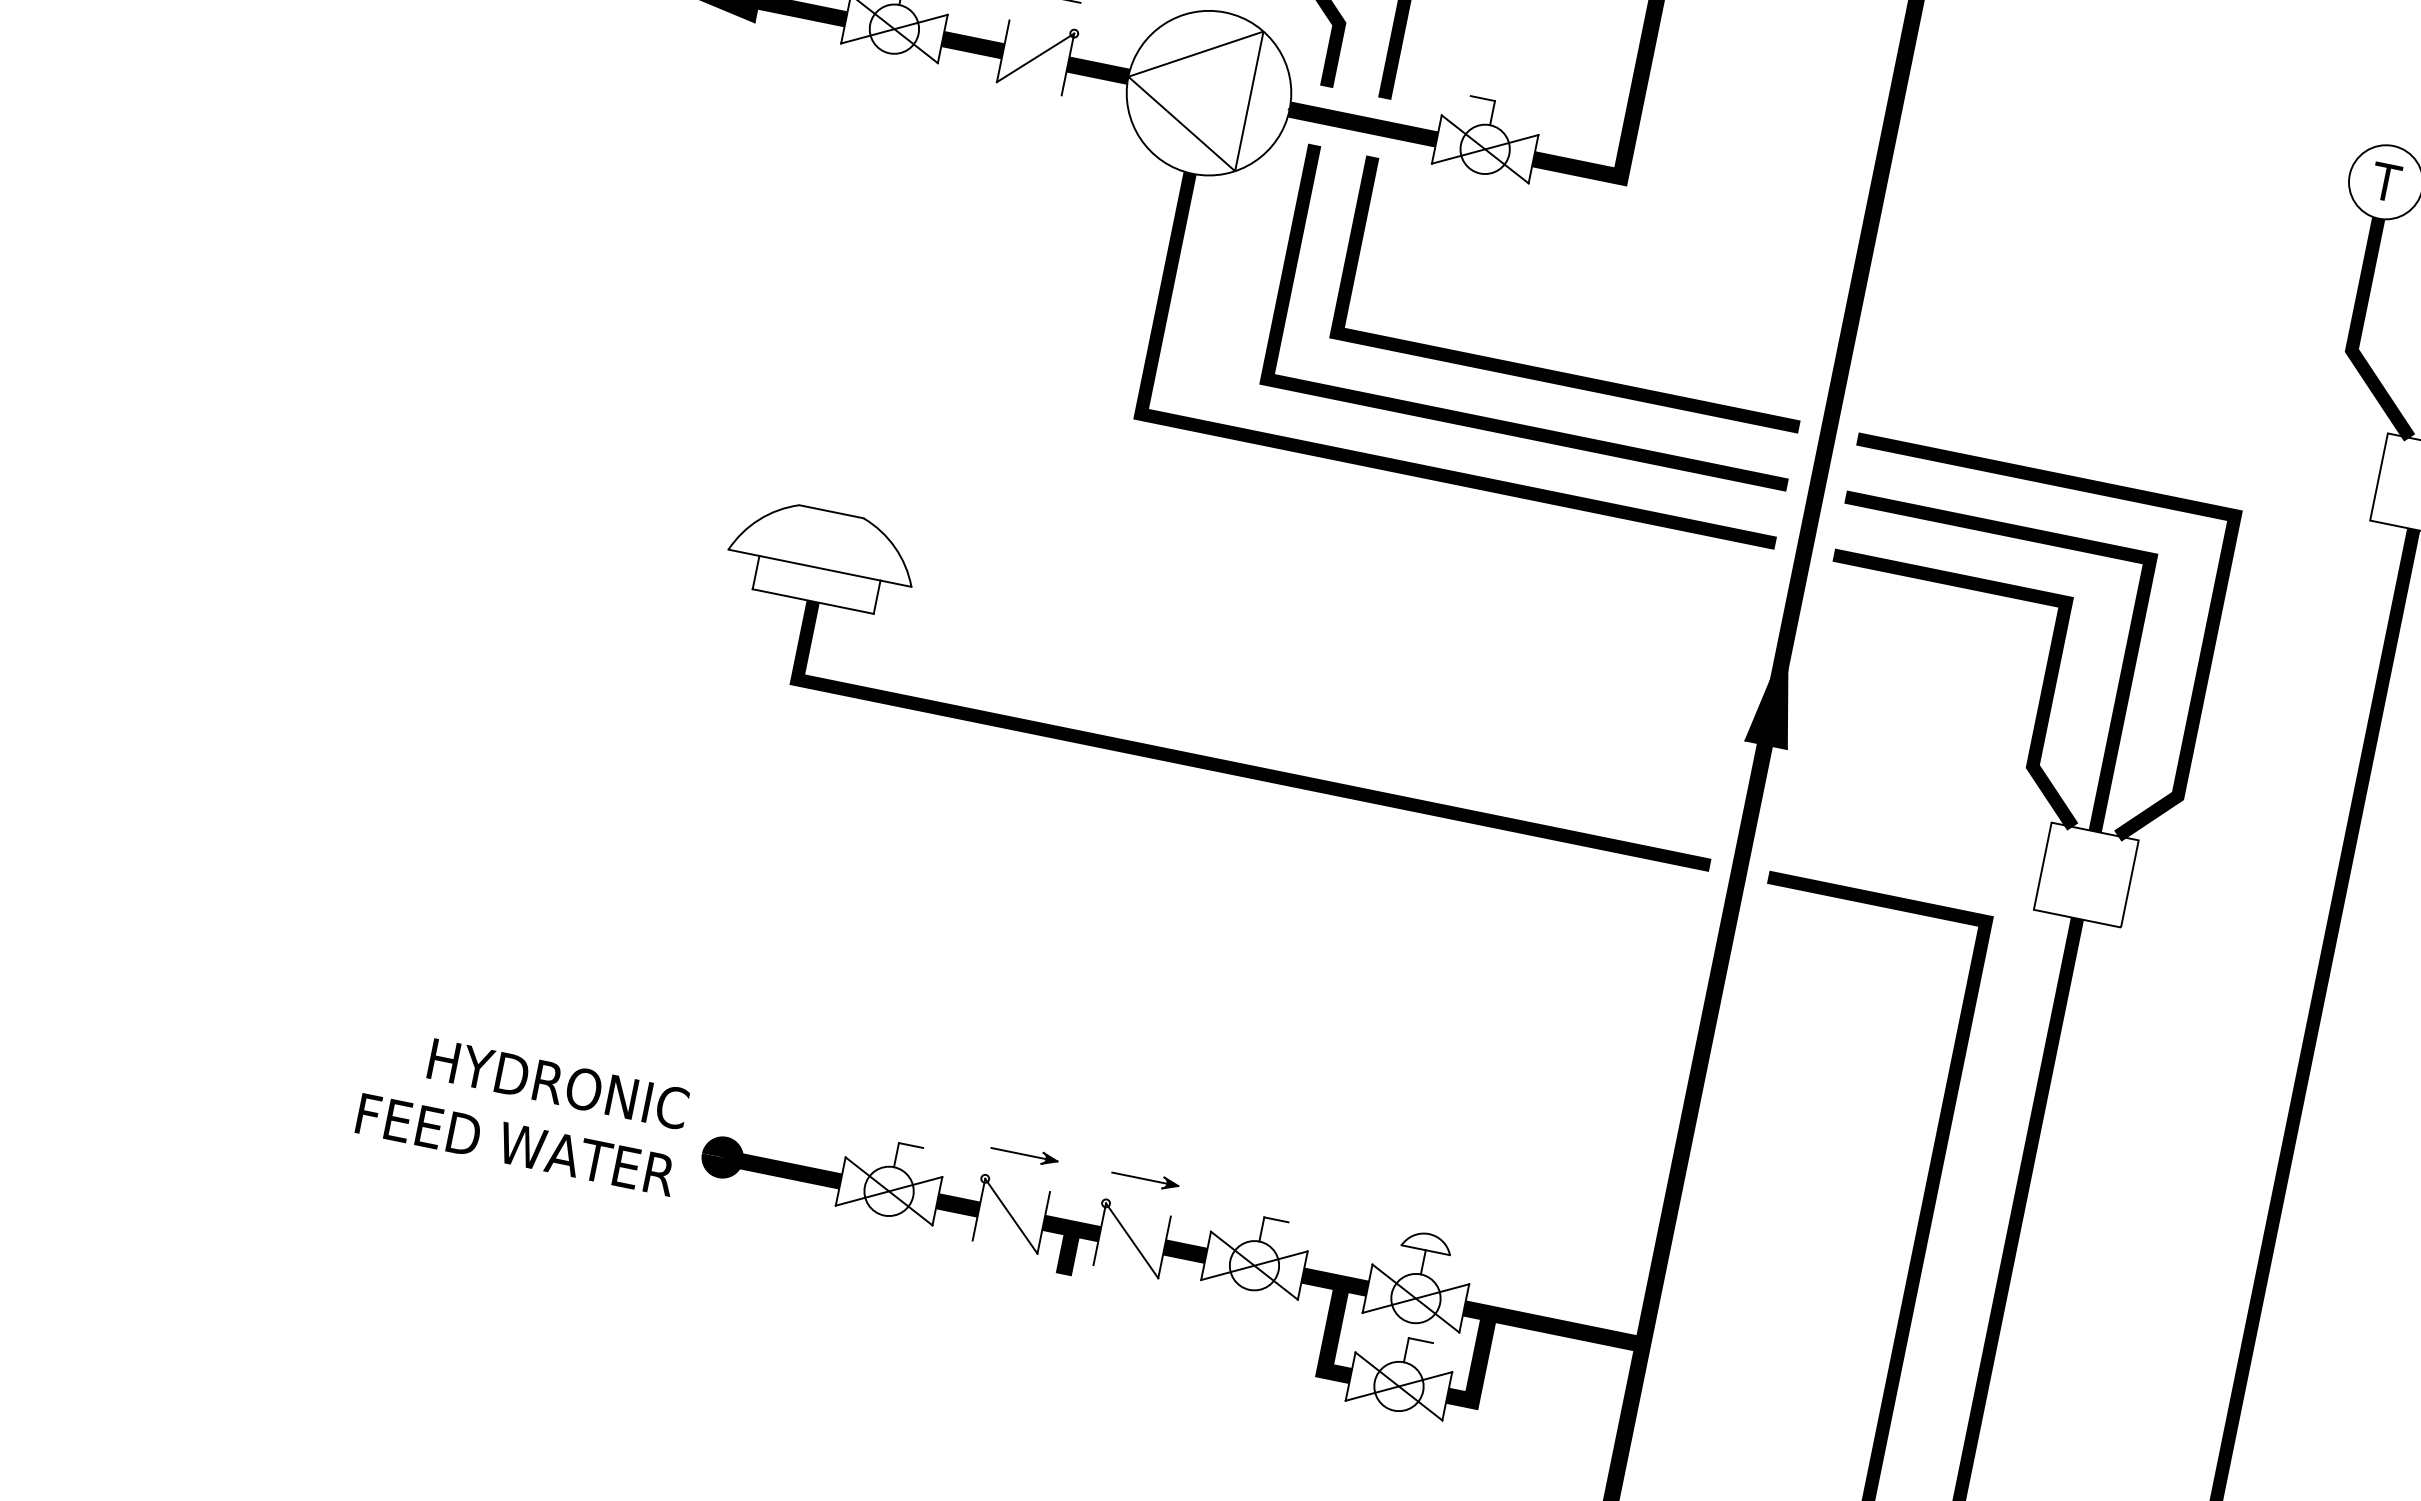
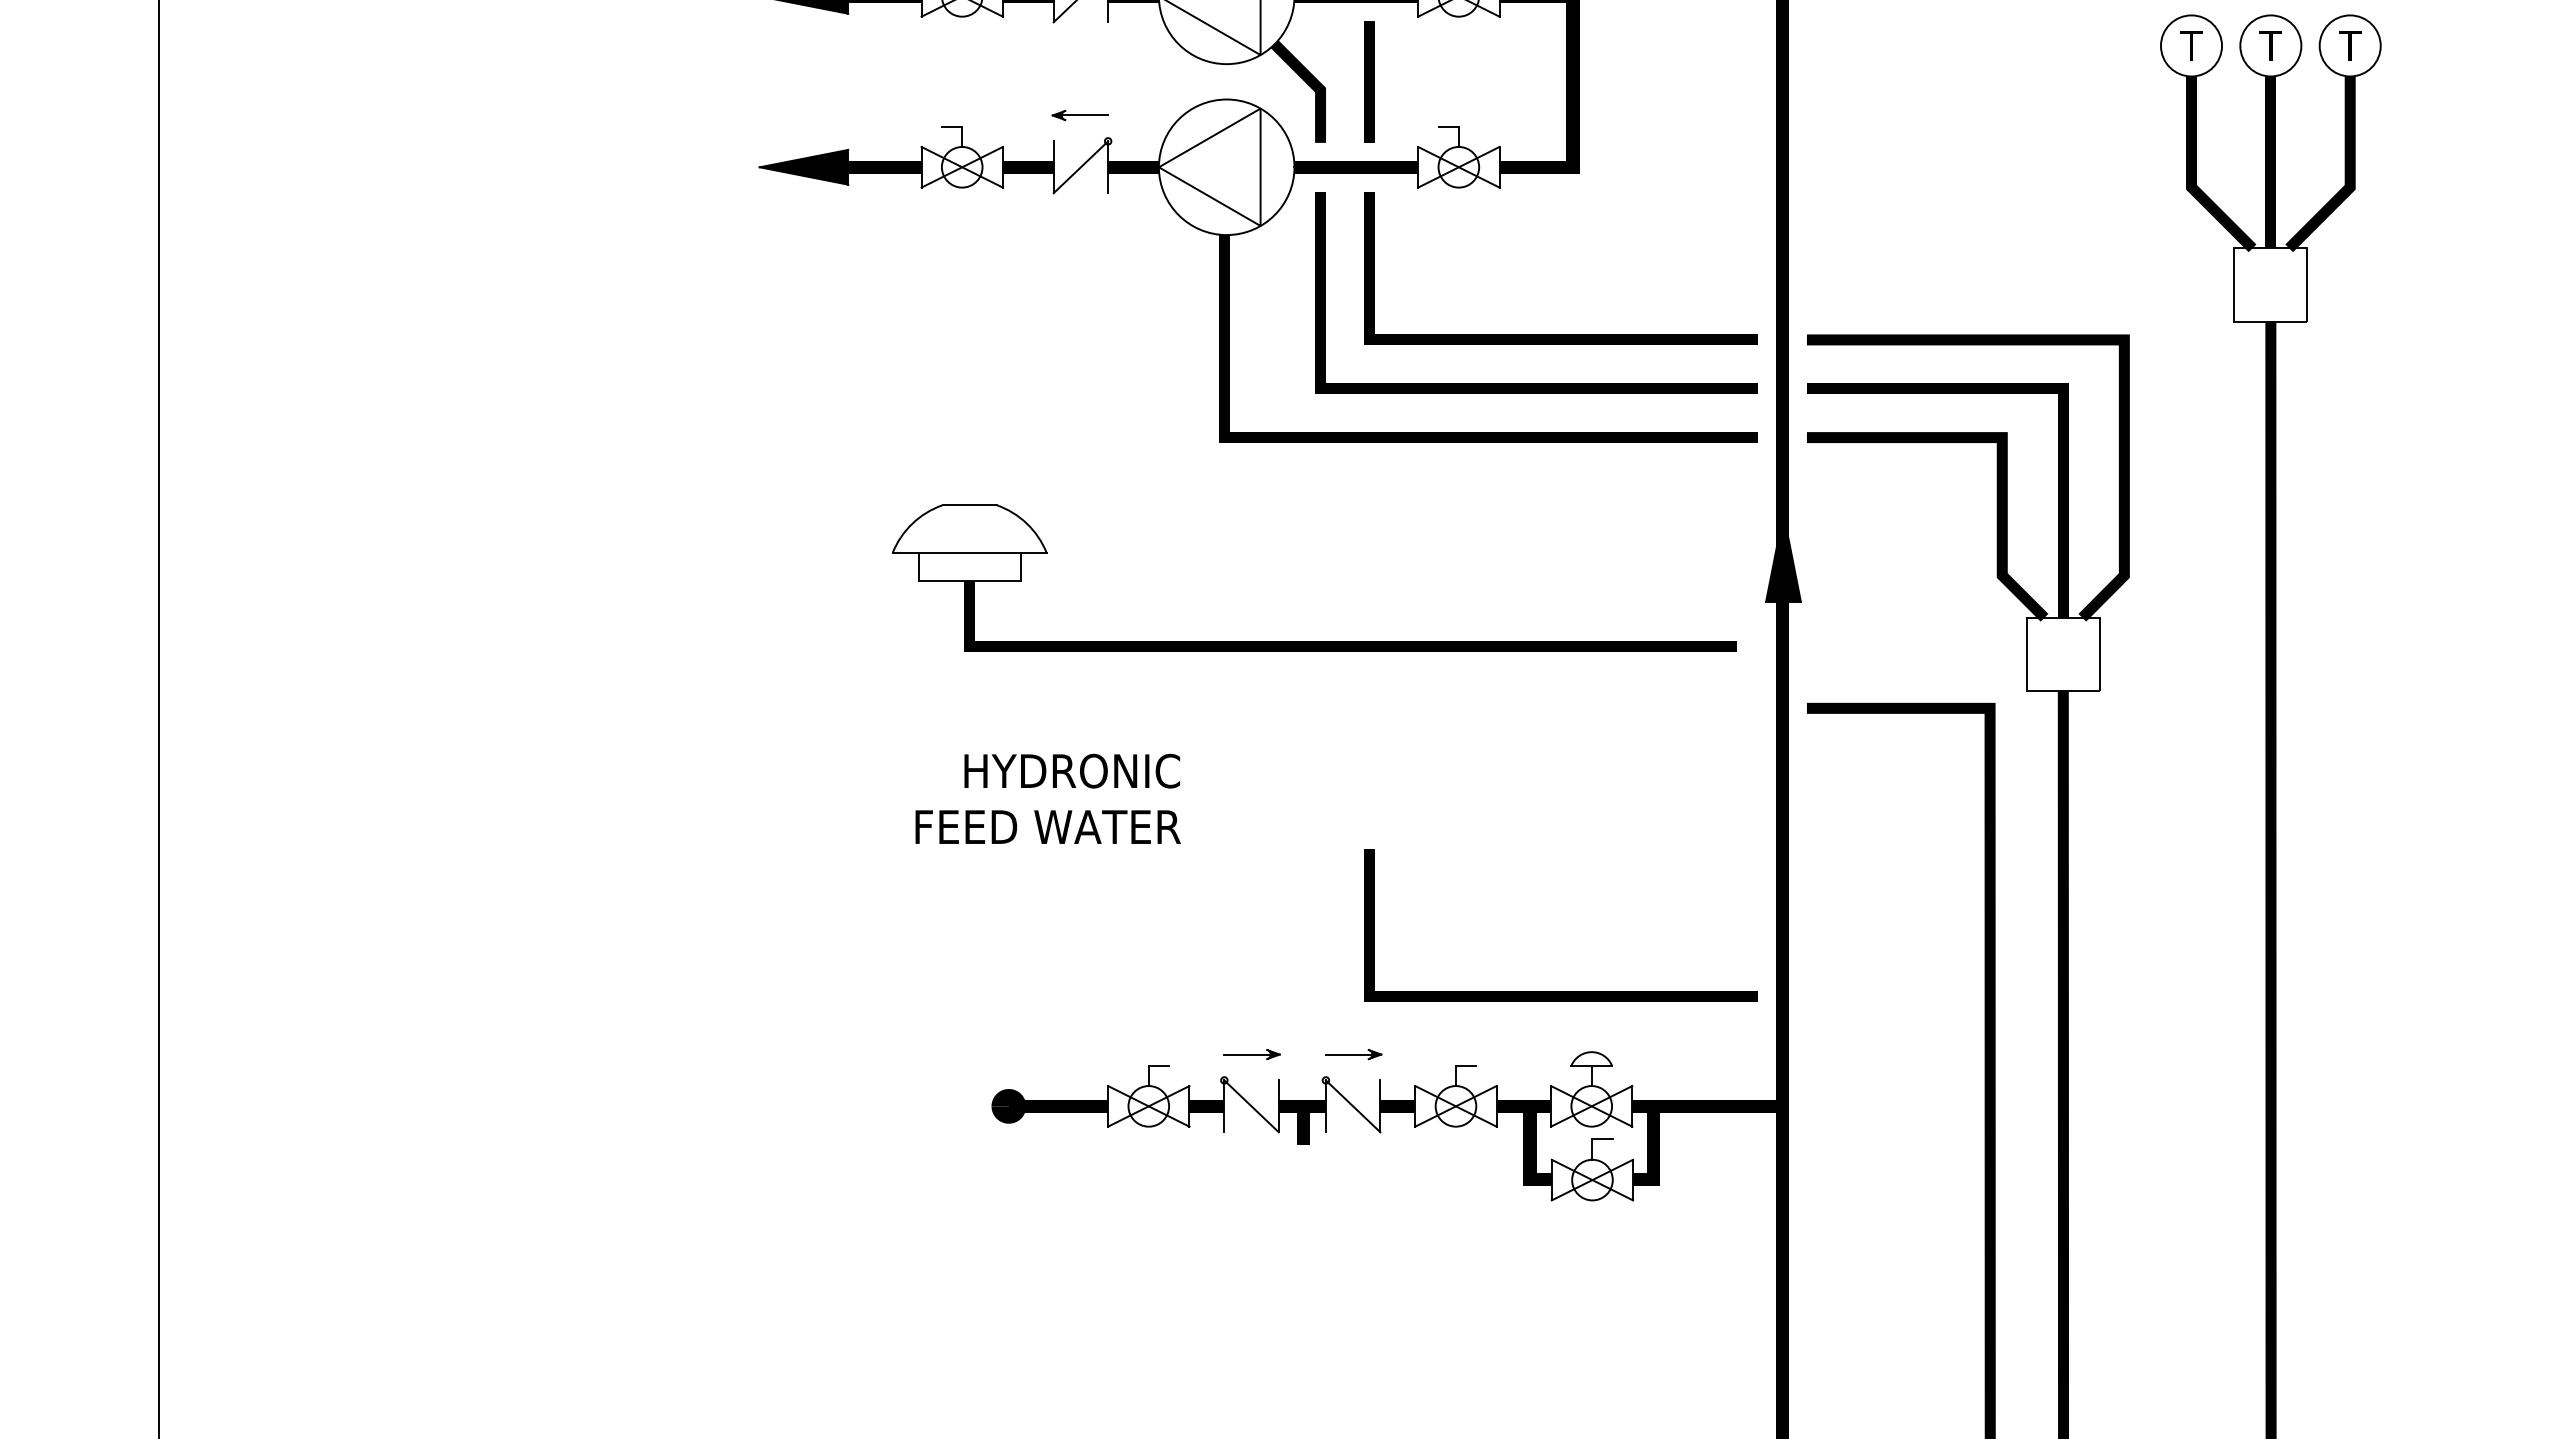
part: (1208, 757) -> (1314, 641), moved
text: (522, 1110) -> (1047, 798), moved
line: (1406, 1154) -> (1560, 991), added

